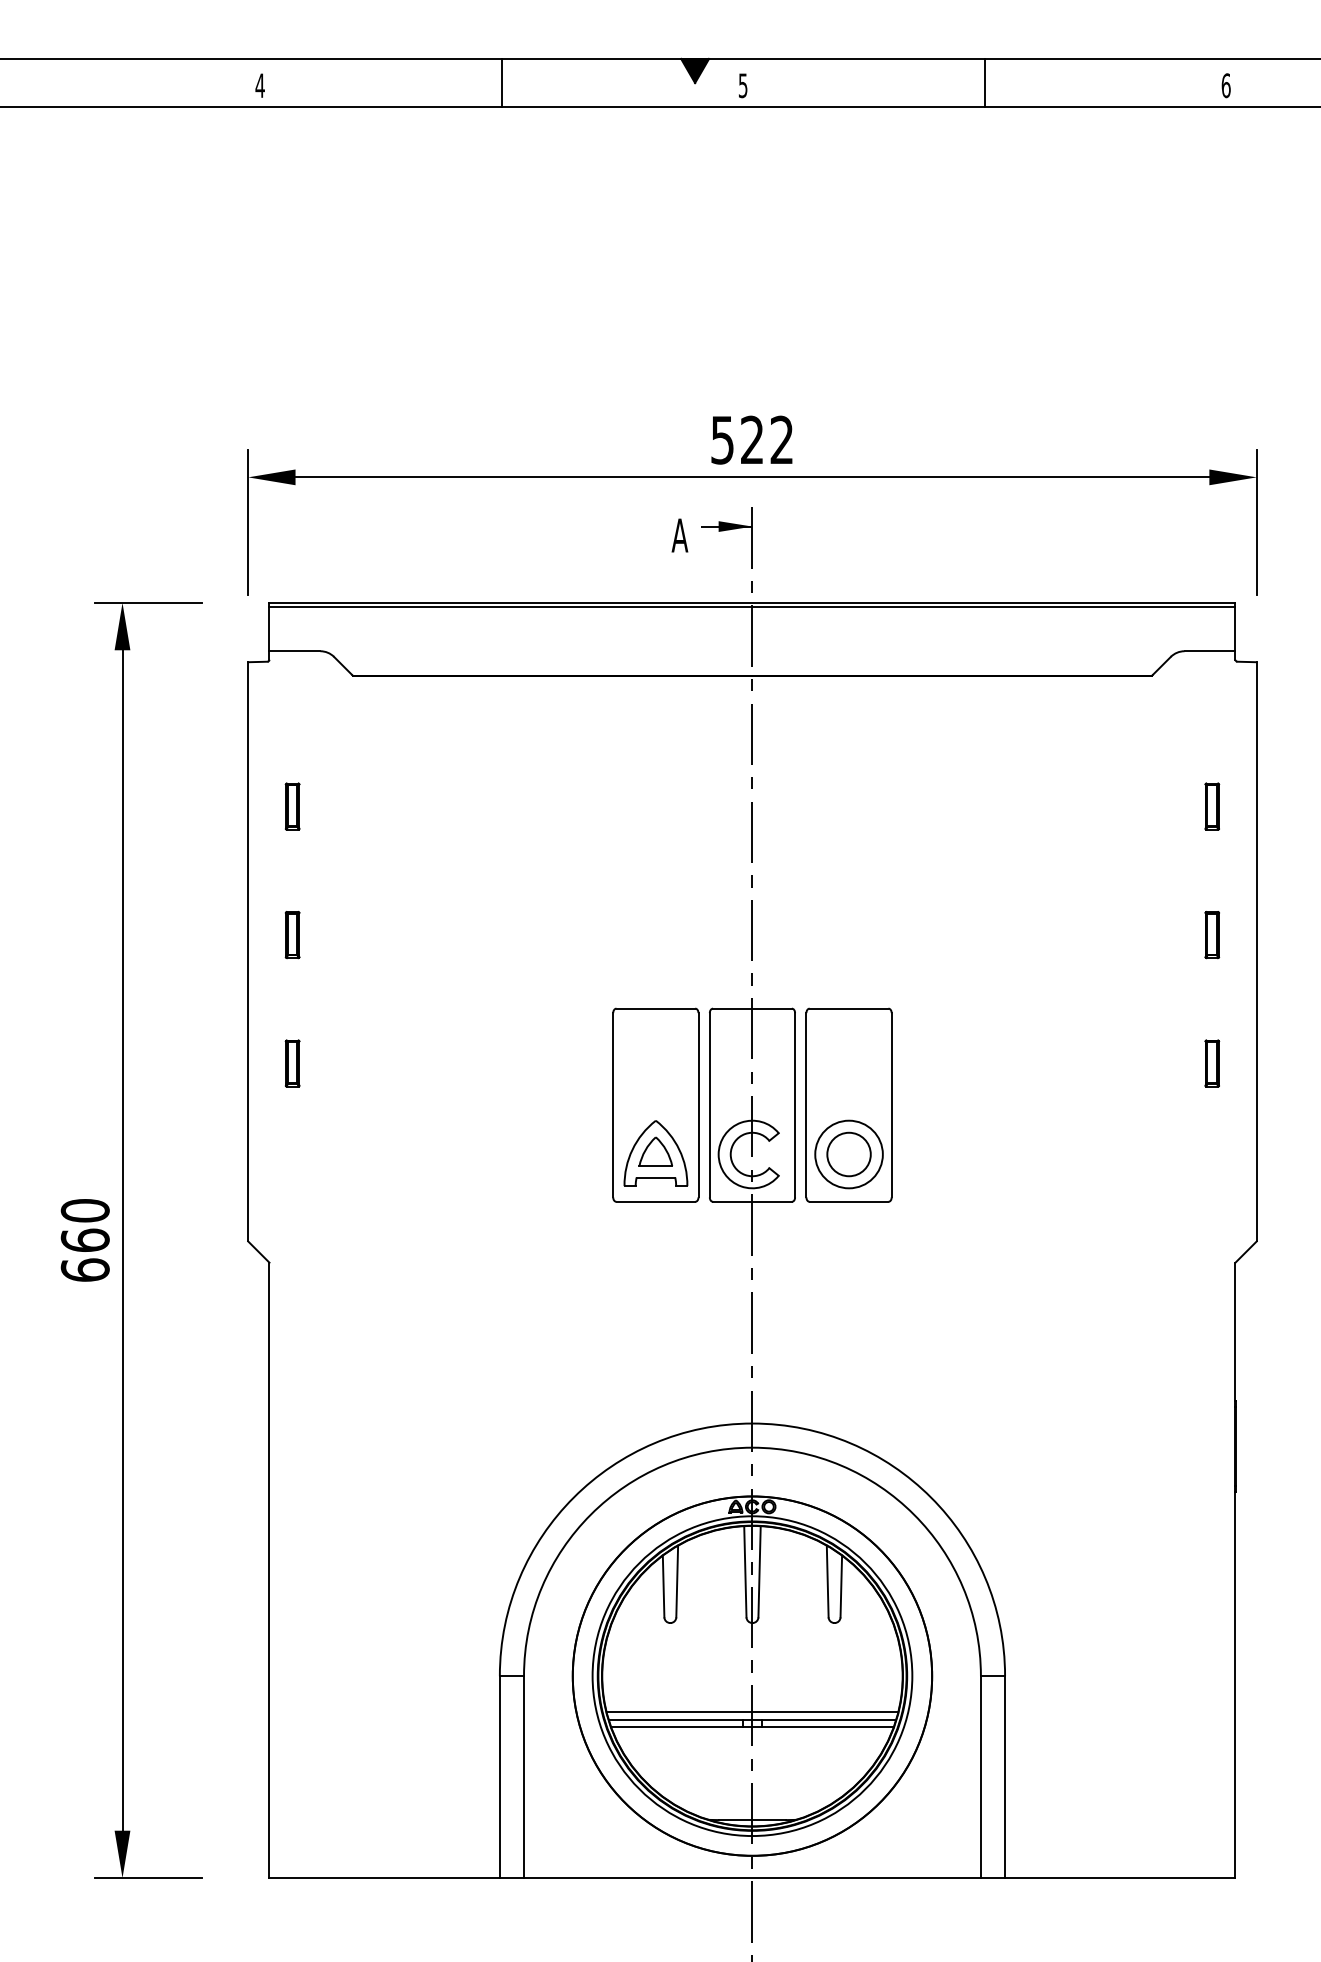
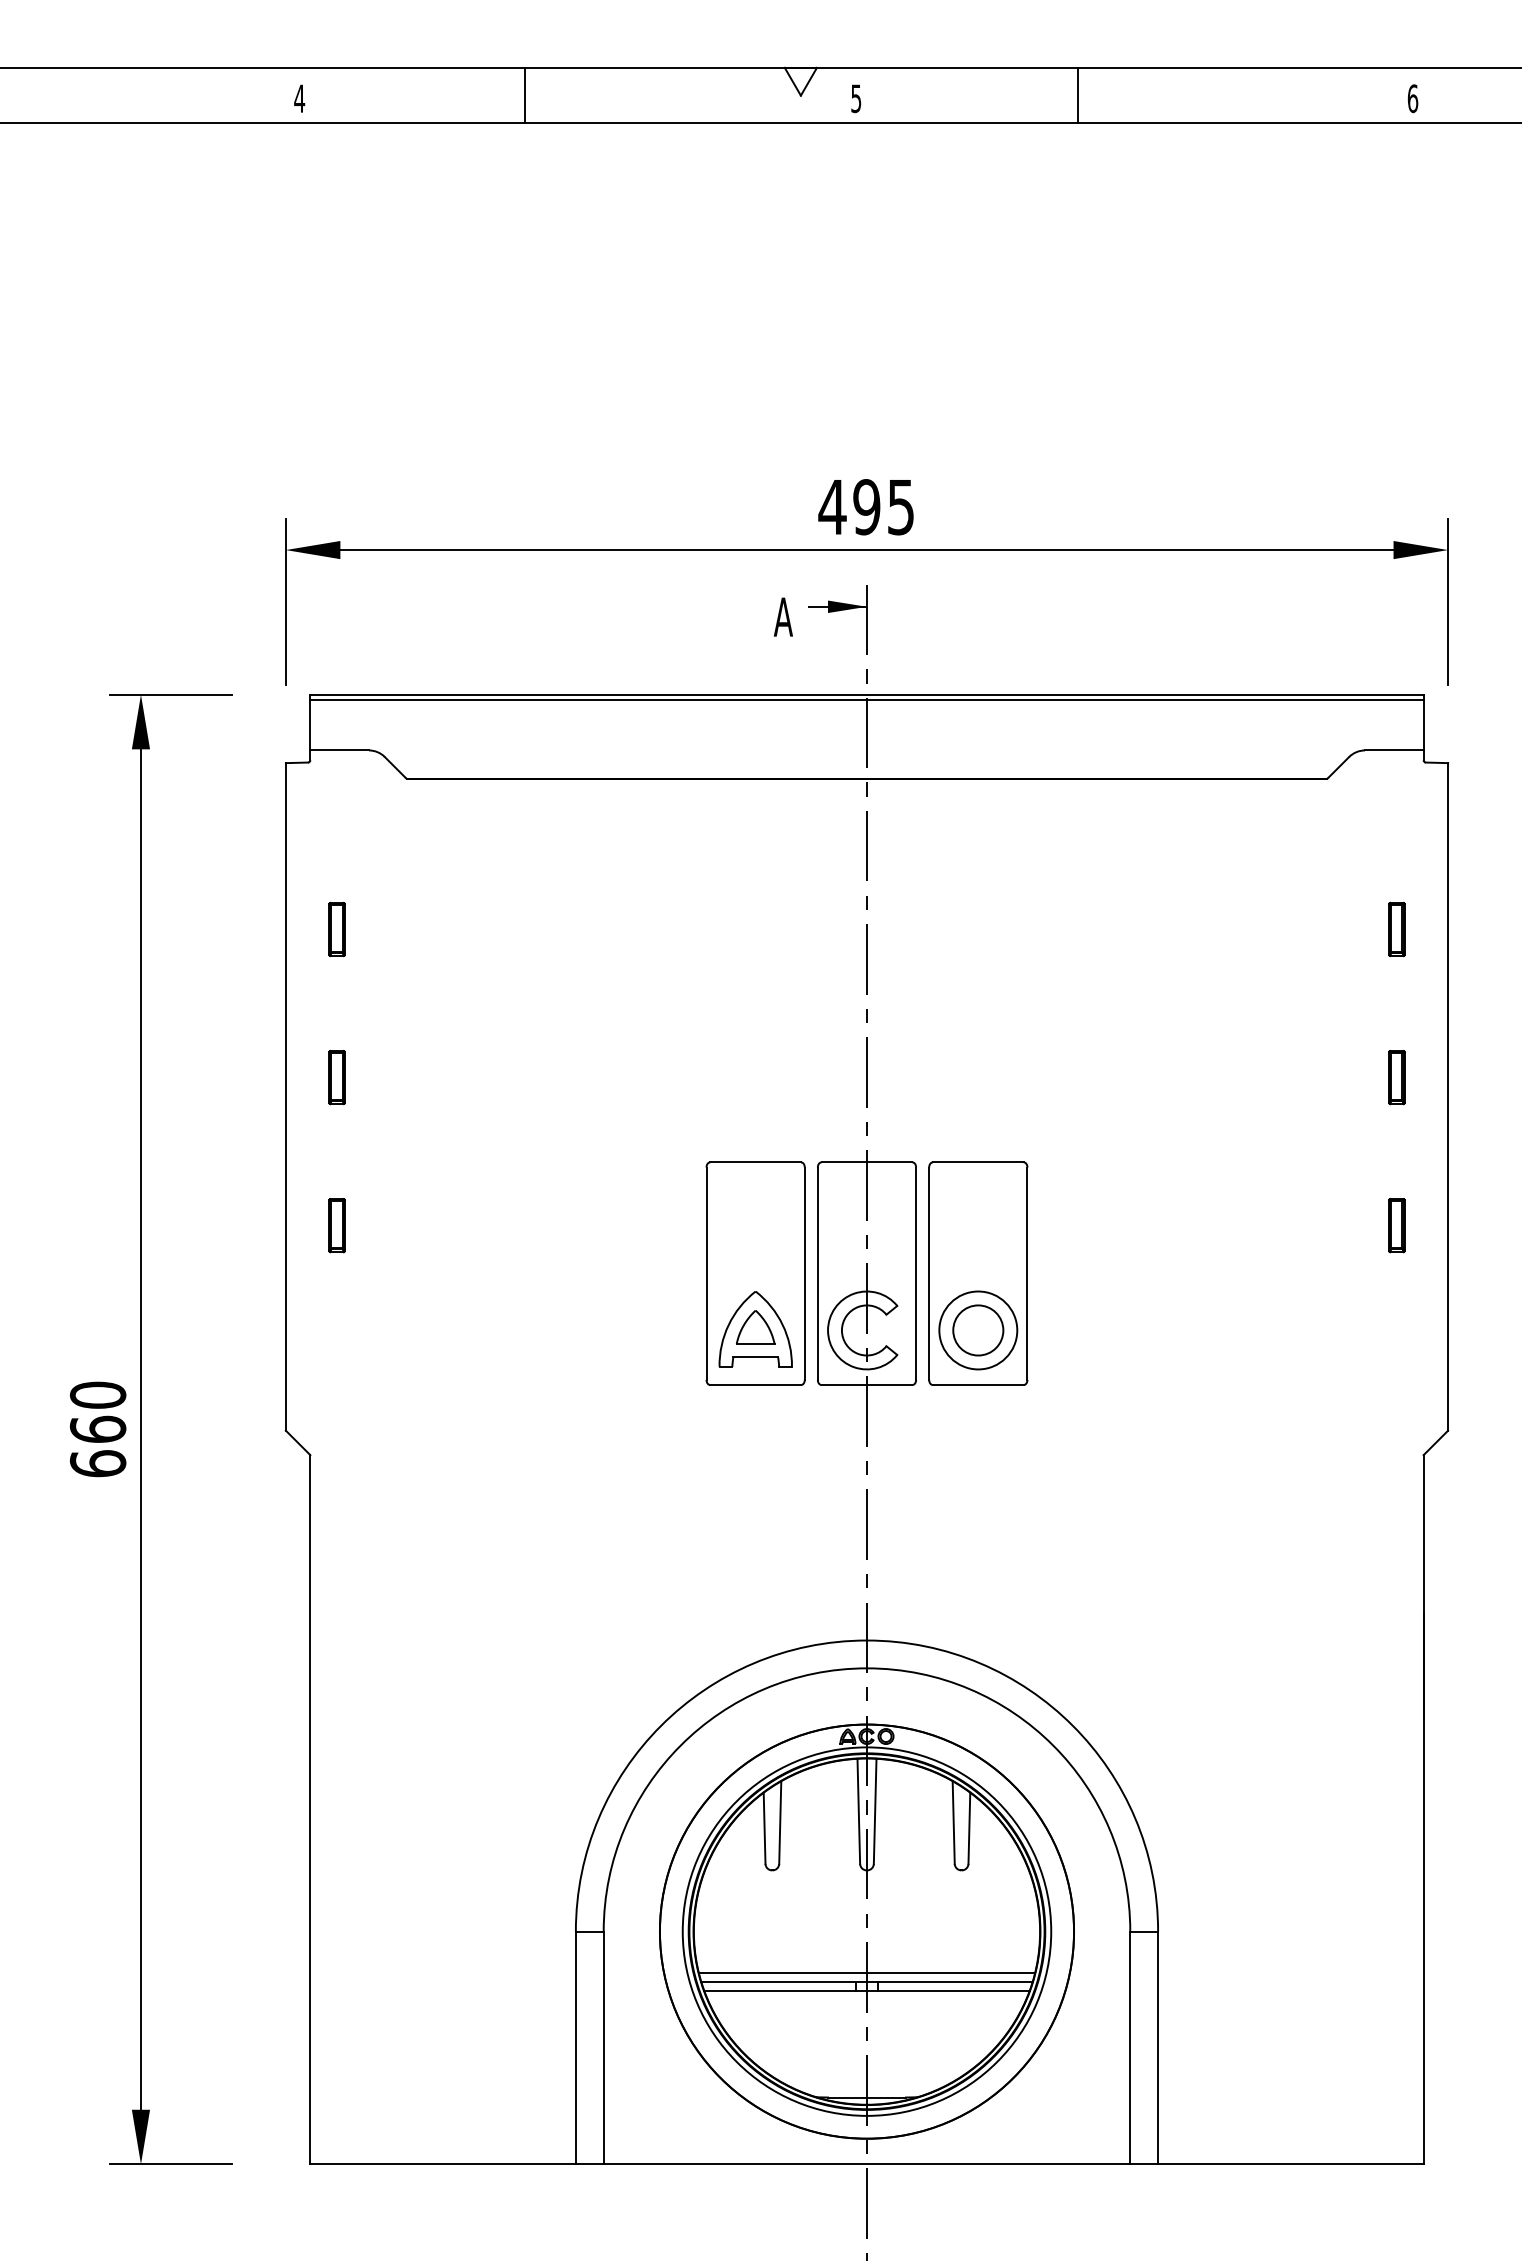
fill: (694, 70) -> (800, 81), removed
line: (502, 82) -> (525, 95), moved
line: (984, 82) -> (1077, 95), moved
text: (751, 440) -> (865, 507), 522 -> 495

